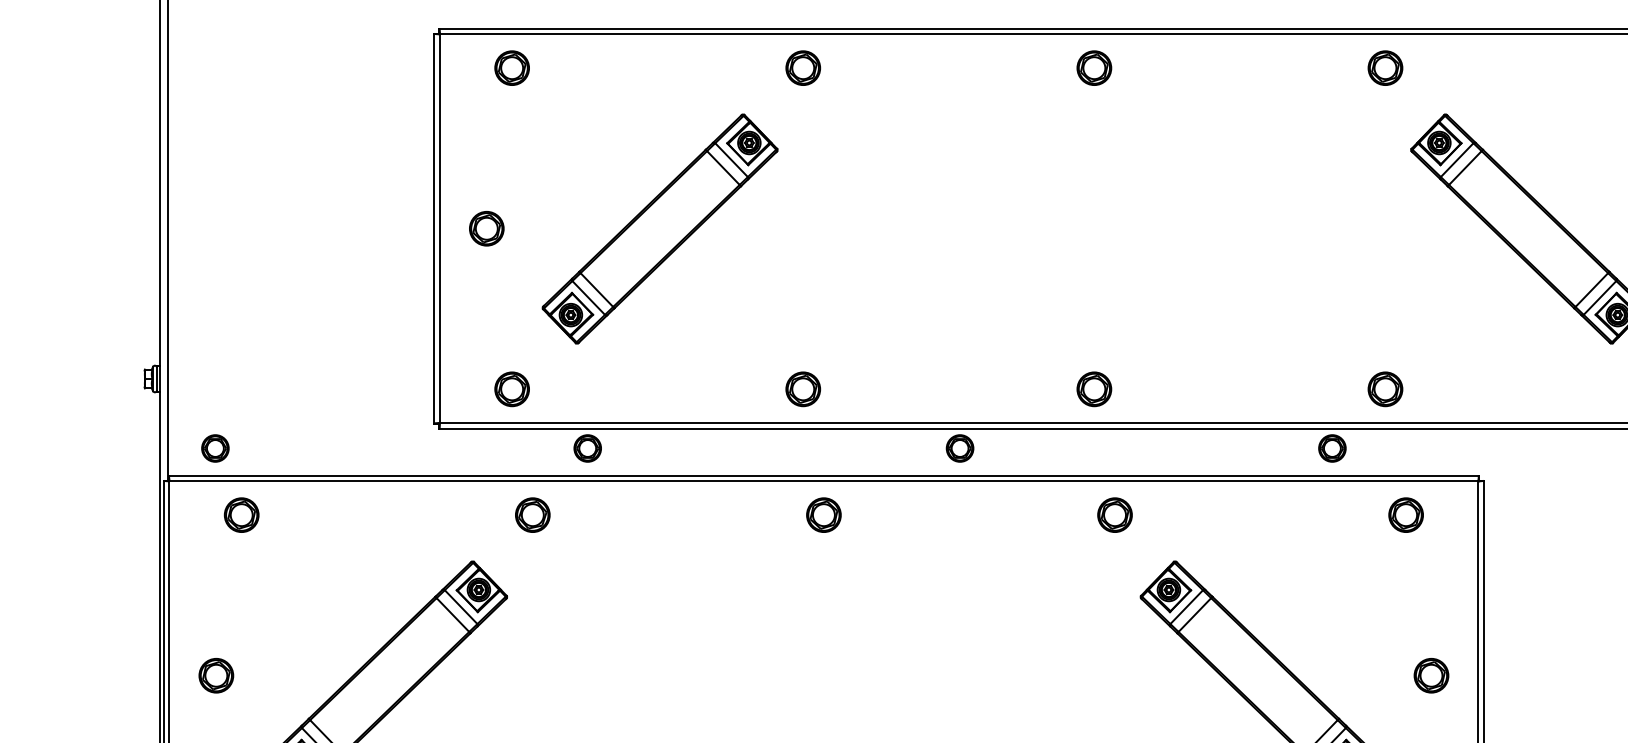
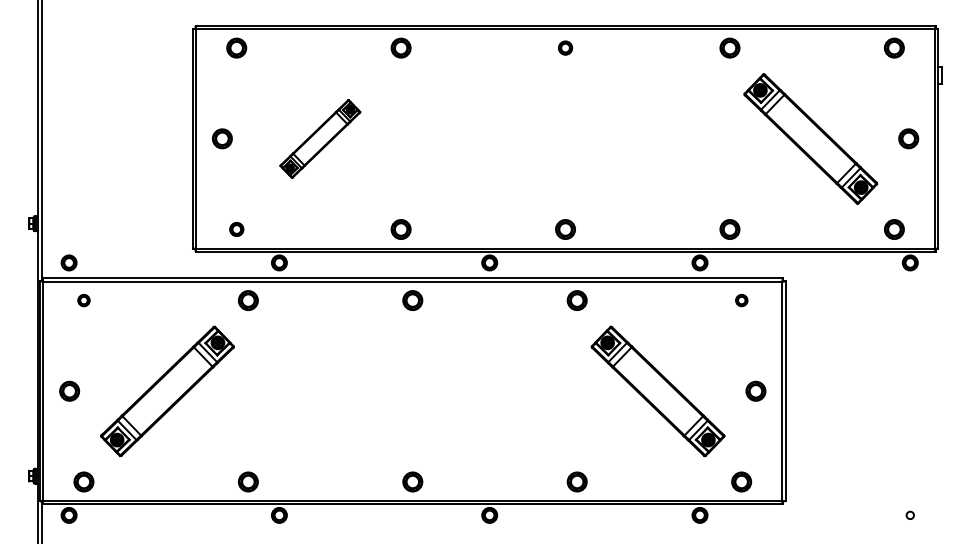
part: (1094, 67) -> (565, 47), size x0.7
part: (660, 228) -> (320, 138), size x0.6
part: (511, 389) -> (236, 229), size x0.7
part: (240, 514) -> (83, 300), size x0.6
part: (1405, 514) -> (741, 300), size x0.6

